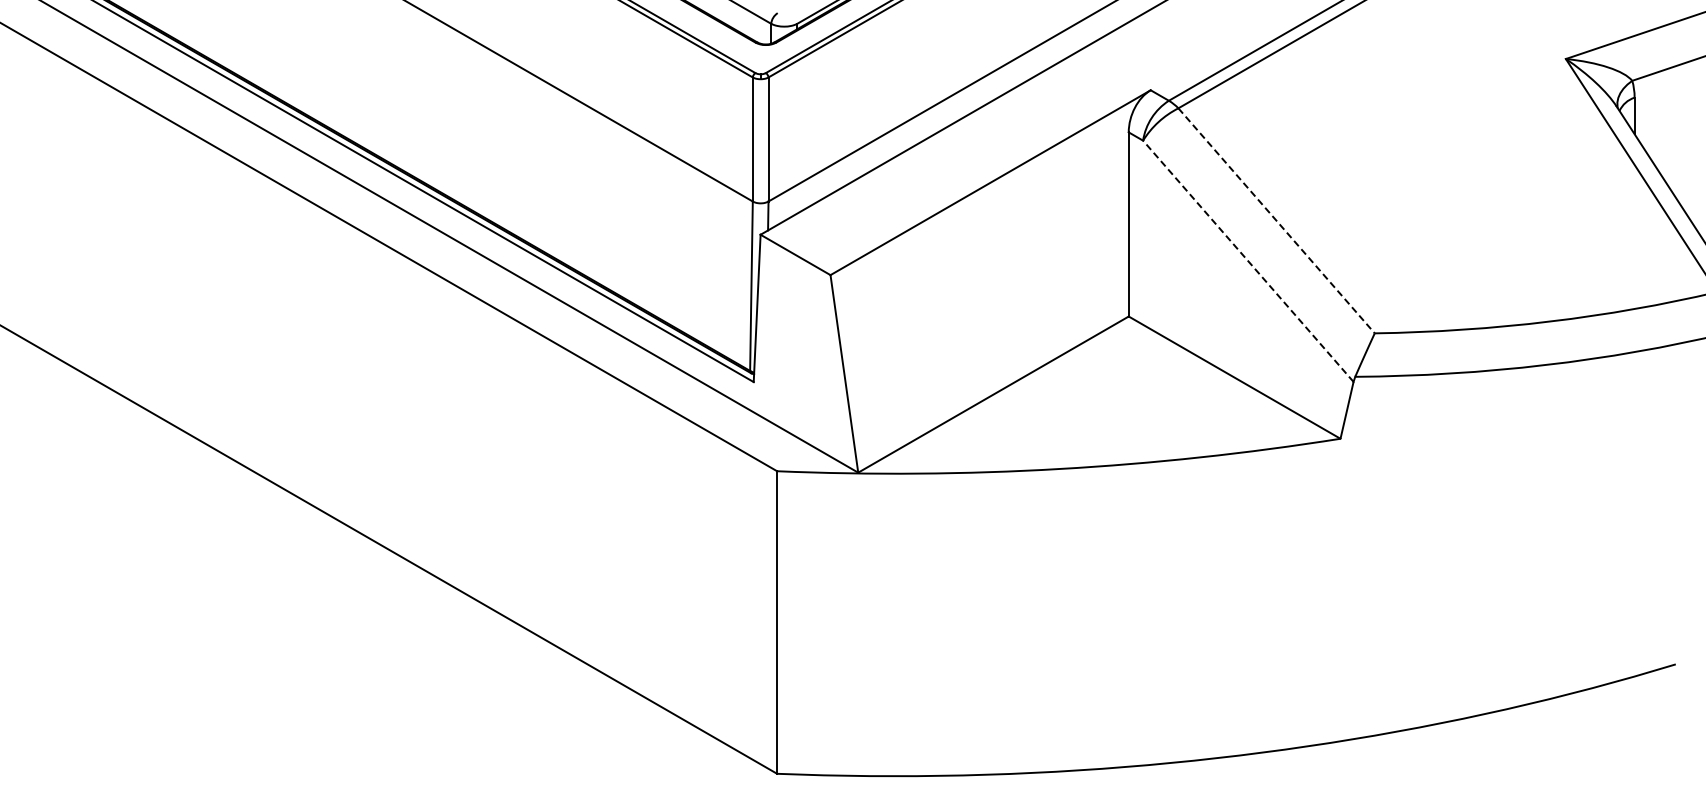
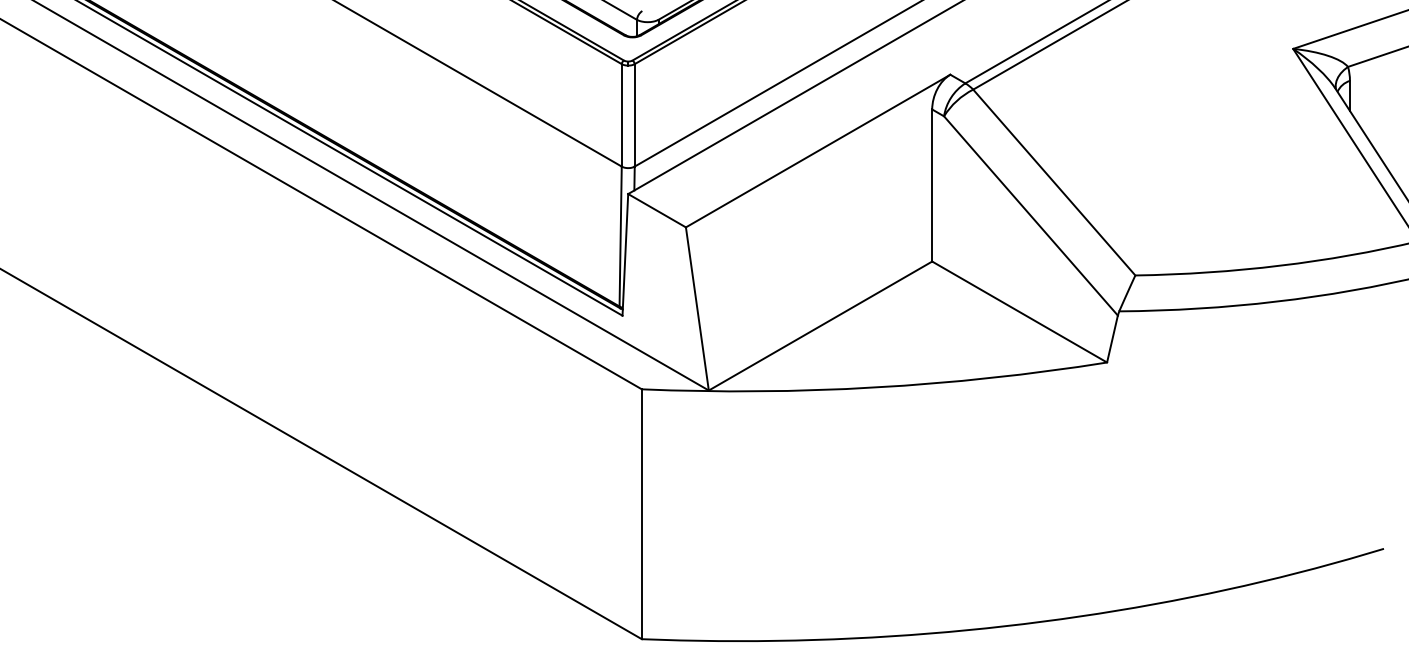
line: (1276, 221) -> (1054, 183), dashed -> solid
line: (1248, 260) -> (1031, 215), dashed -> solid

